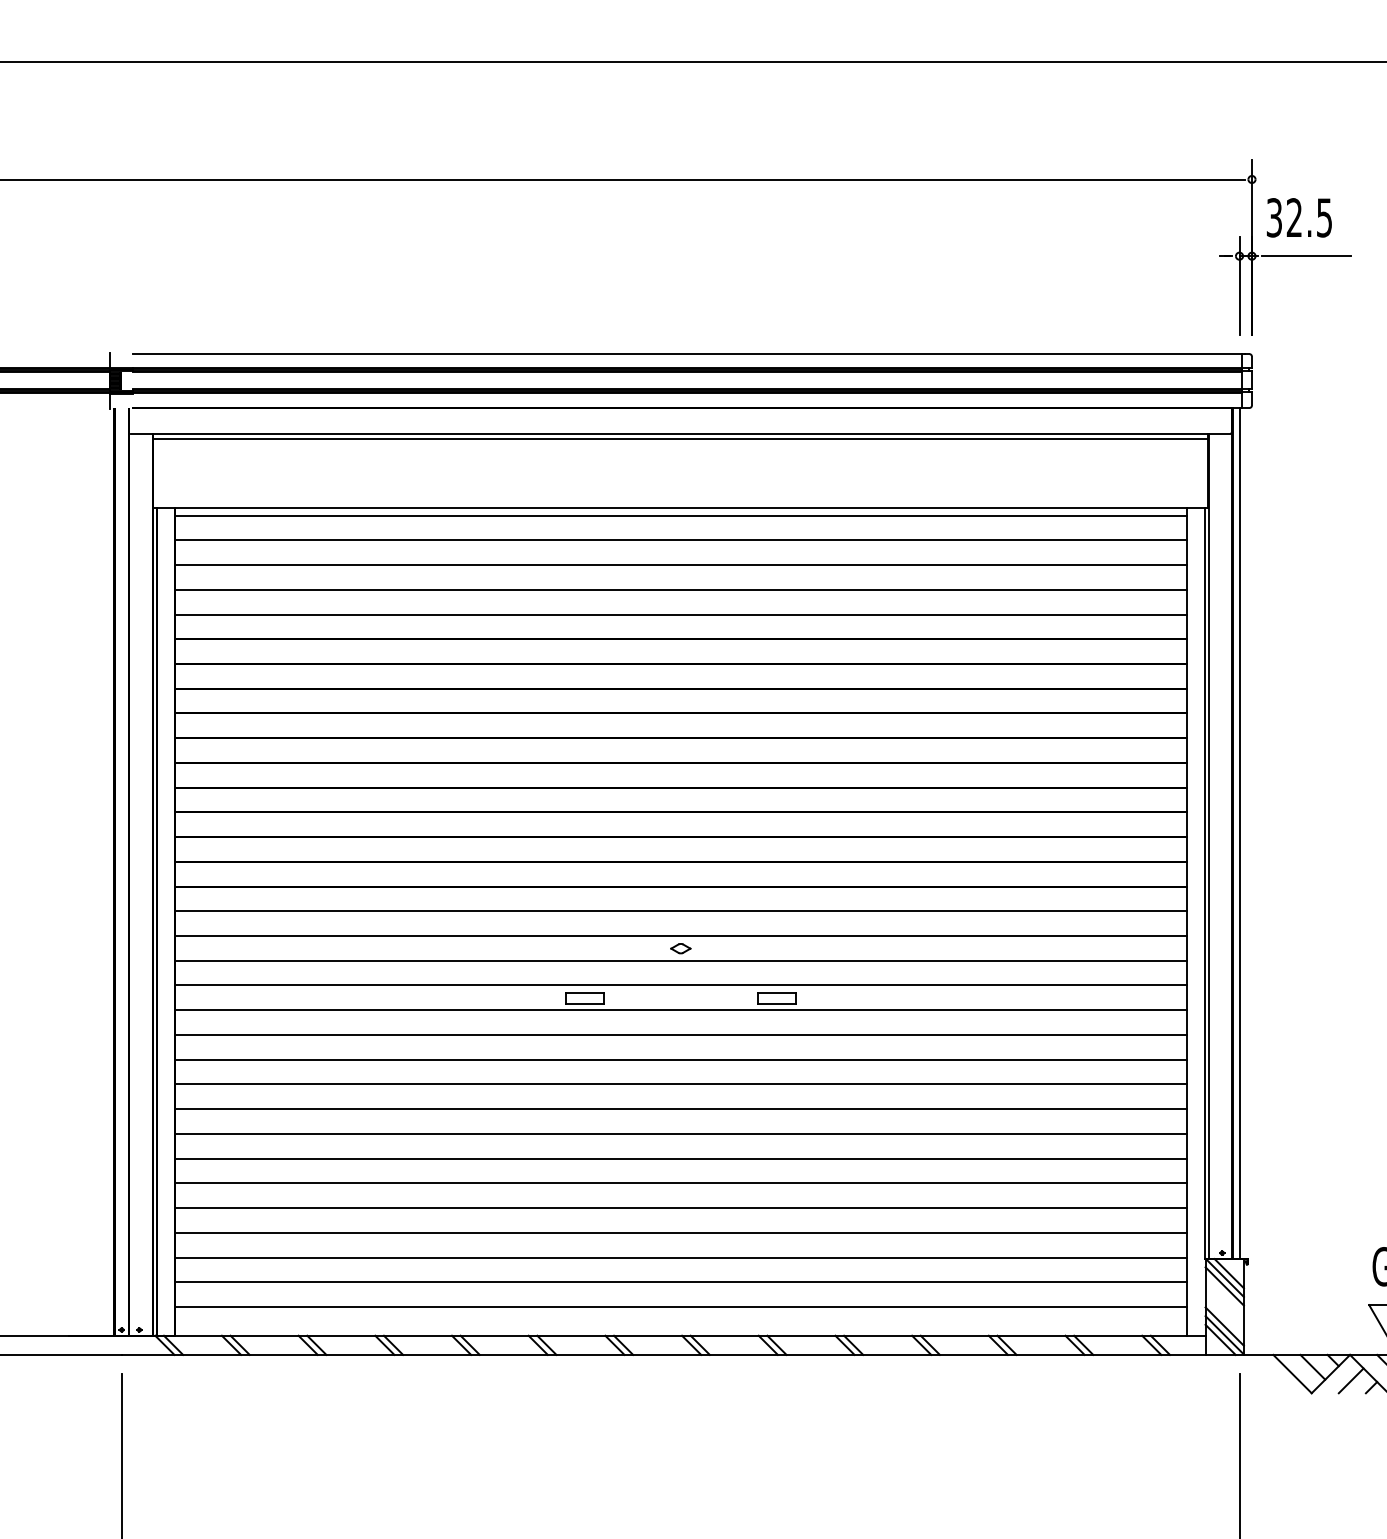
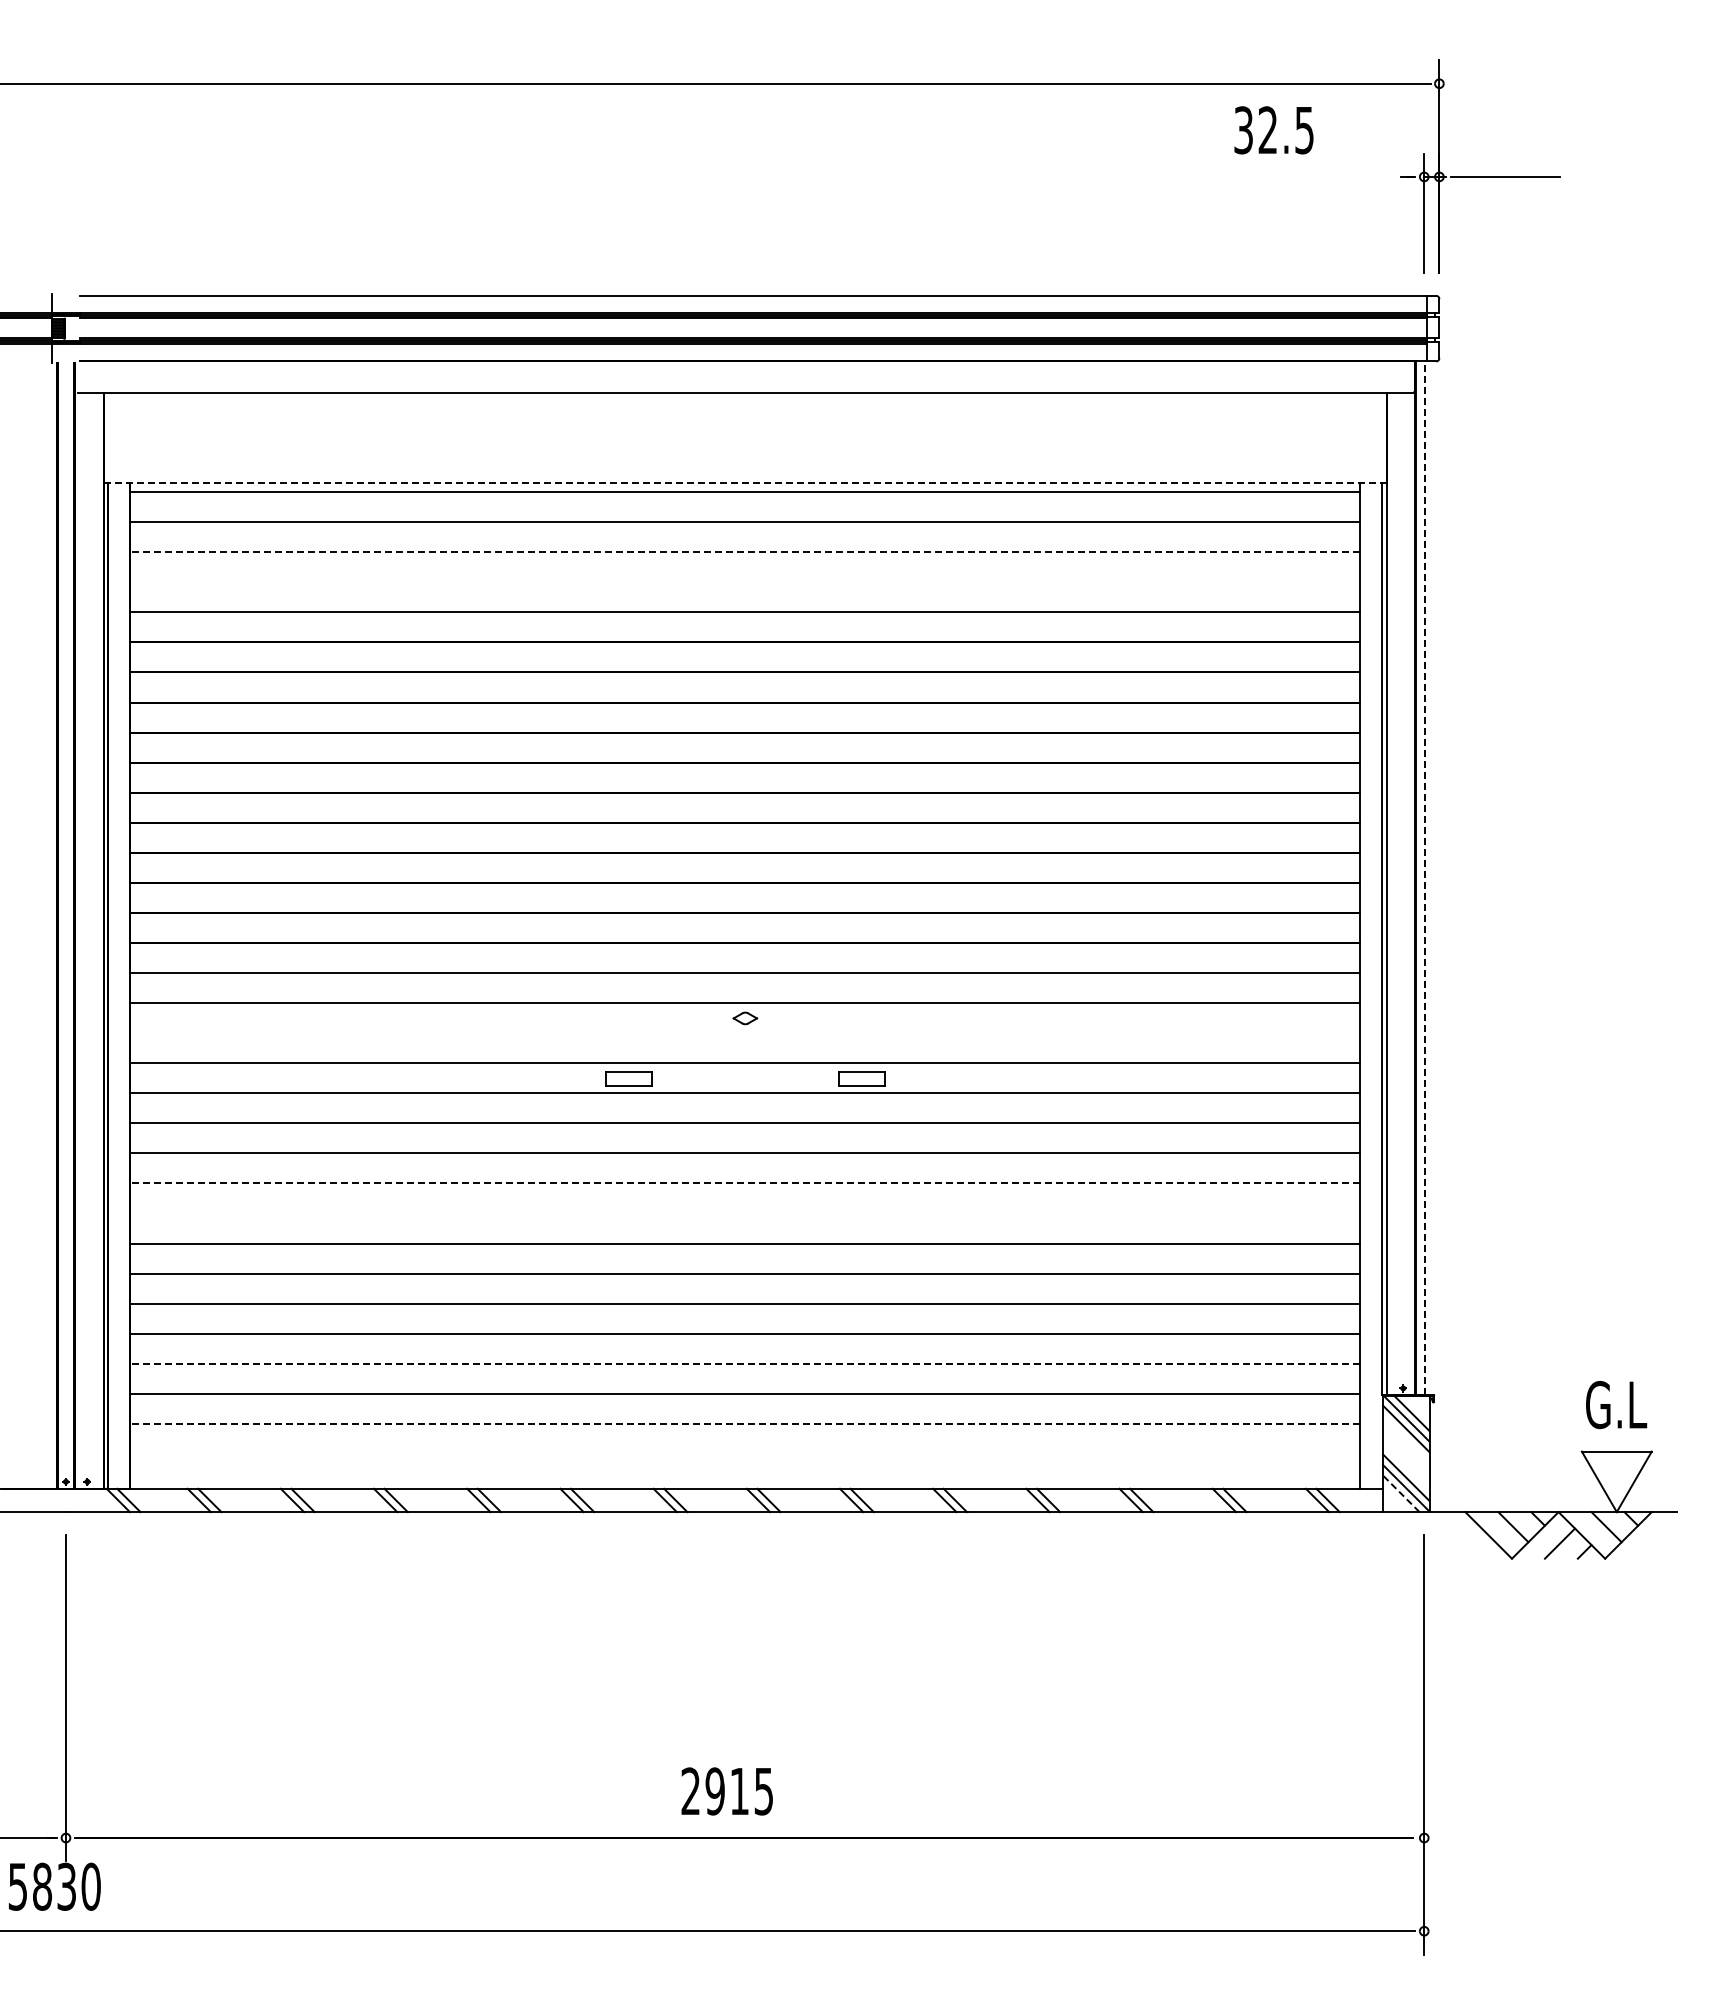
text: (1298, 217) -> (1273, 130), moved
line: (680, 439) -> (745, 399), removed
line: (680, 507) -> (744, 482), solid -> dashed
line: (680, 565) -> (744, 552), solid -> dashed
line: (680, 589) -> (745, 582), removed
line: (1239, 833) -> (1424, 878), solid -> dashed
line: (680, 961) -> (745, 1033), removed
line: (680, 1084) -> (744, 1183), solid -> dashed
line: (680, 1109) -> (745, 1213), removed
line: (680, 1232) -> (744, 1363), solid -> dashed
line: (680, 1281) -> (744, 1423), solid -> dashed
line: (680, 1306) -> (745, 1453), removed
line: (1220, 1339) -> (1401, 1493), solid -> dashed

